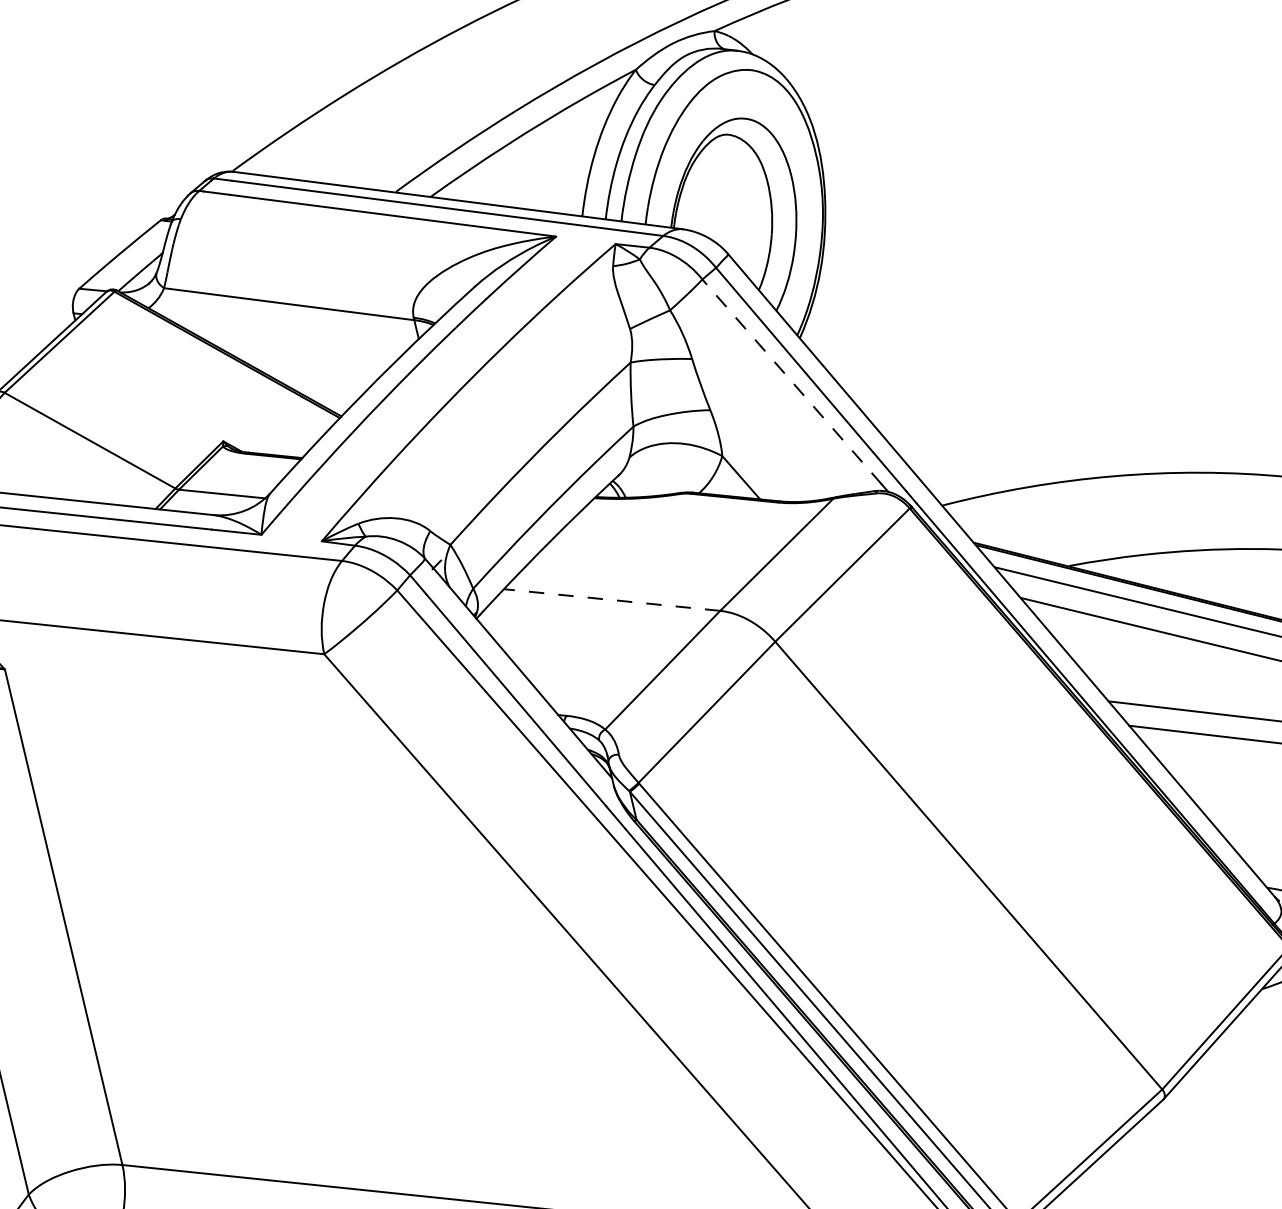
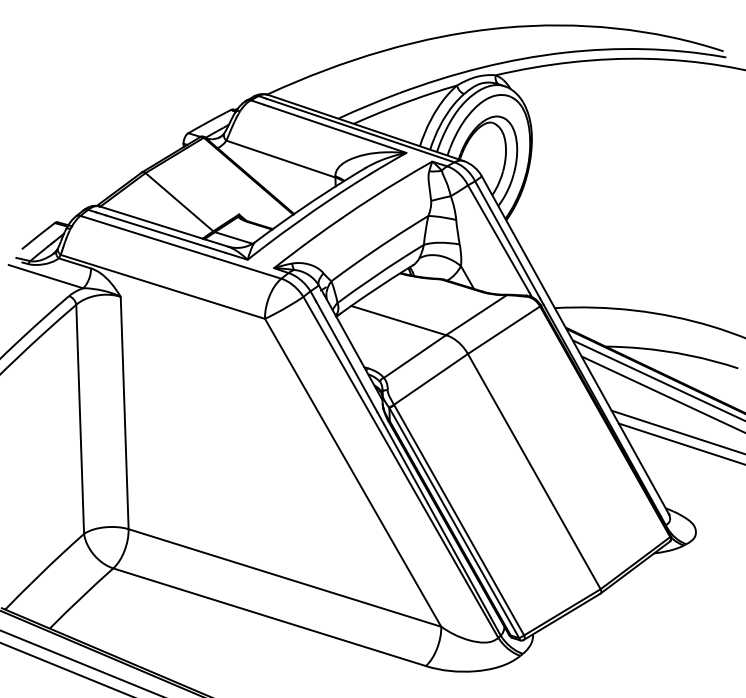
line: (790, 380) -> (498, 238), dashed -> solid
line: (611, 599) -> (398, 320), dashed -> solid

